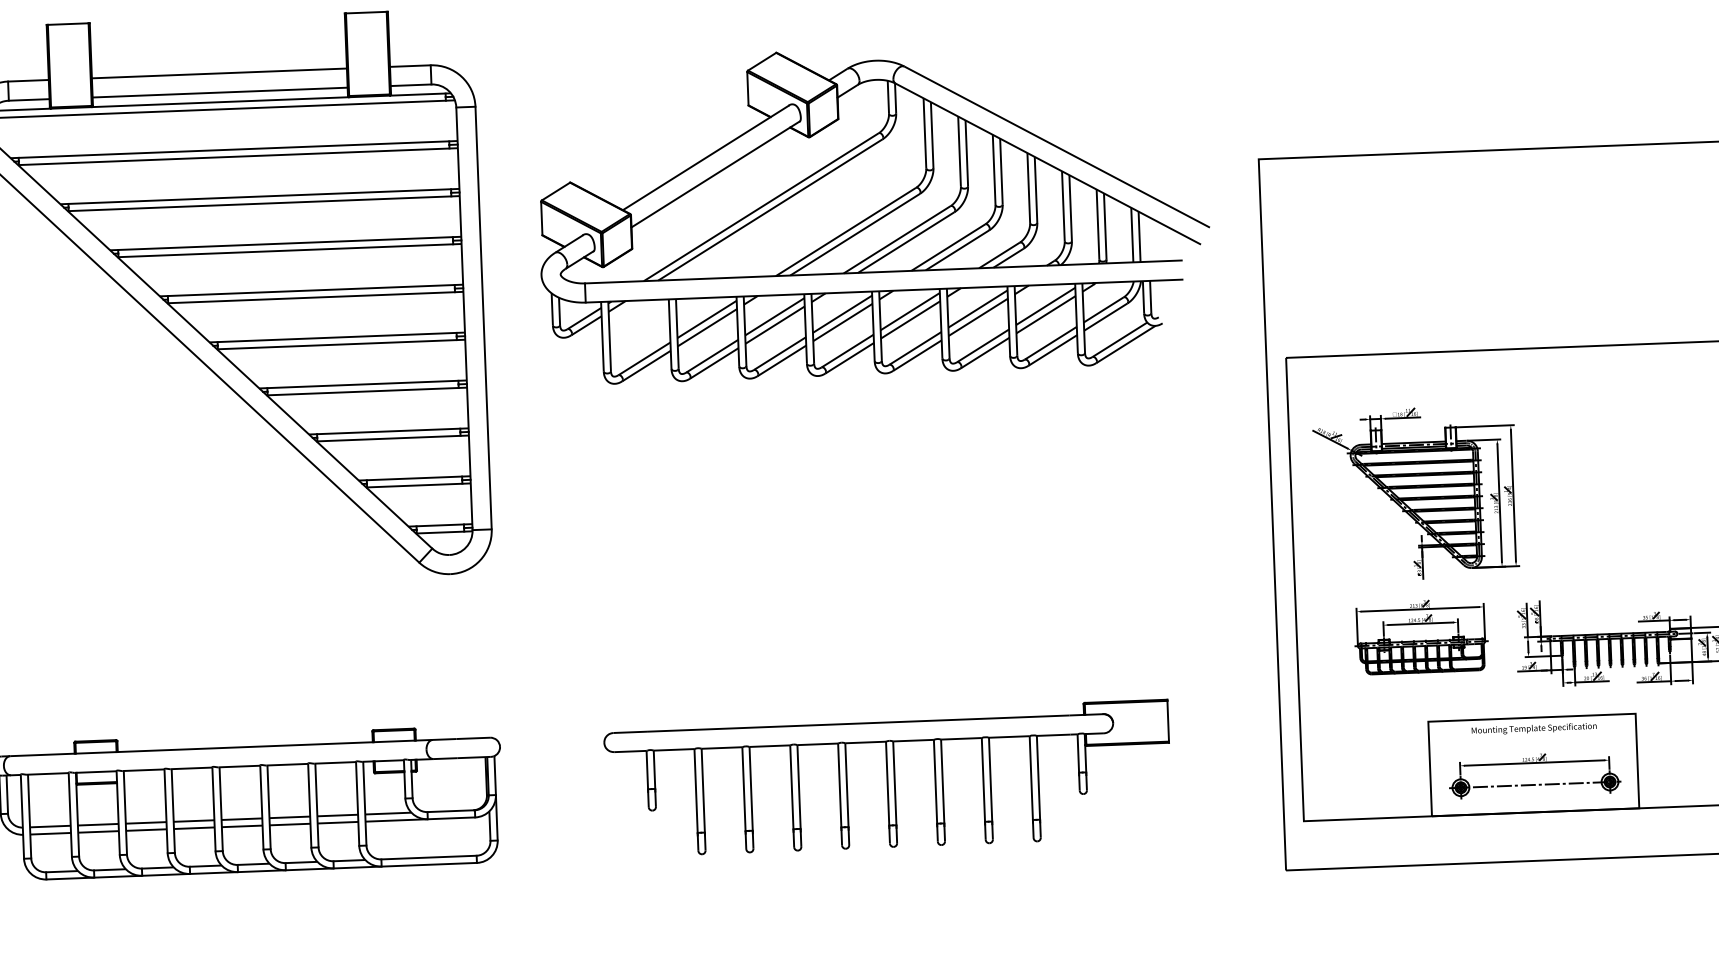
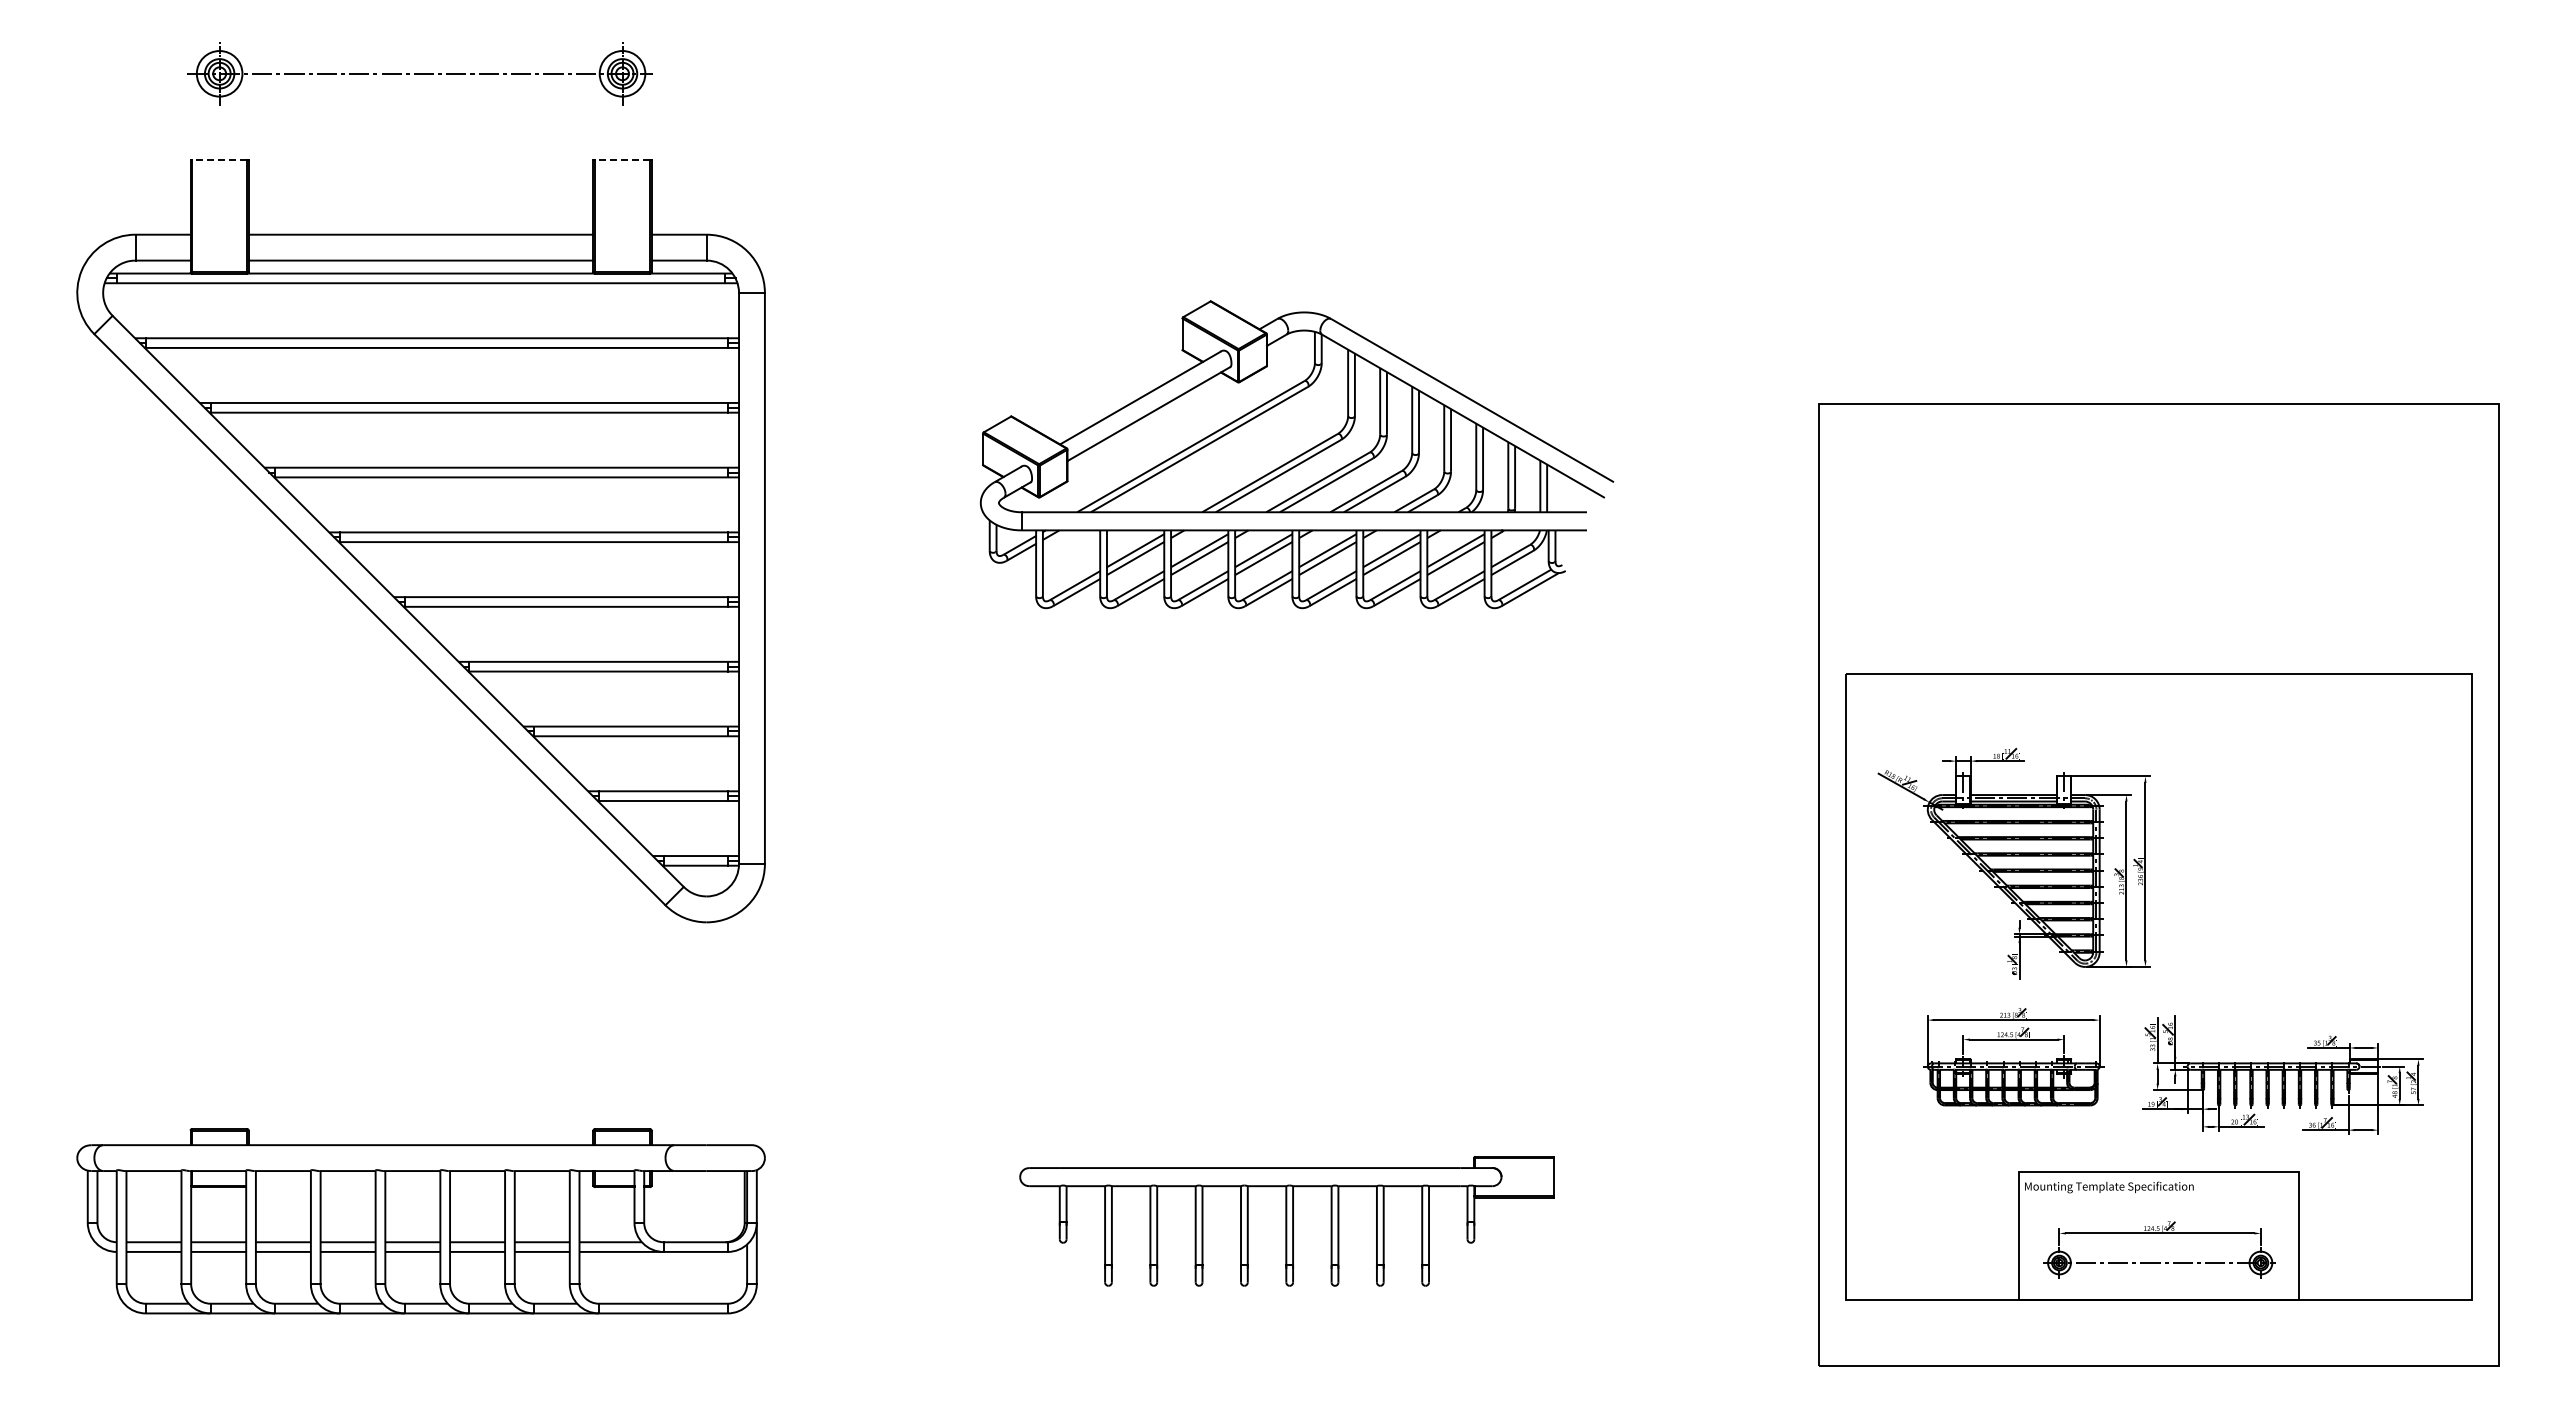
line: (366, 12) -> (622, 160), solid -> dashed
line: (68, 24) -> (219, 160), solid -> dashed
part: (873, 211) -> (1296, 454), size x0.7
text: (1534, 728) -> (2109, 1187), moved
part: (887, 779) -> (1286, 1221), size x0.7

